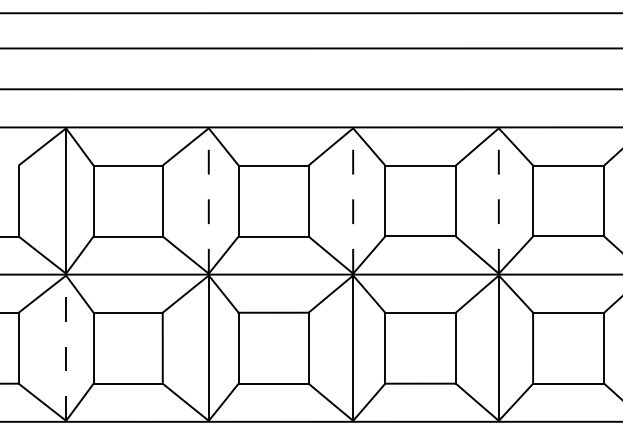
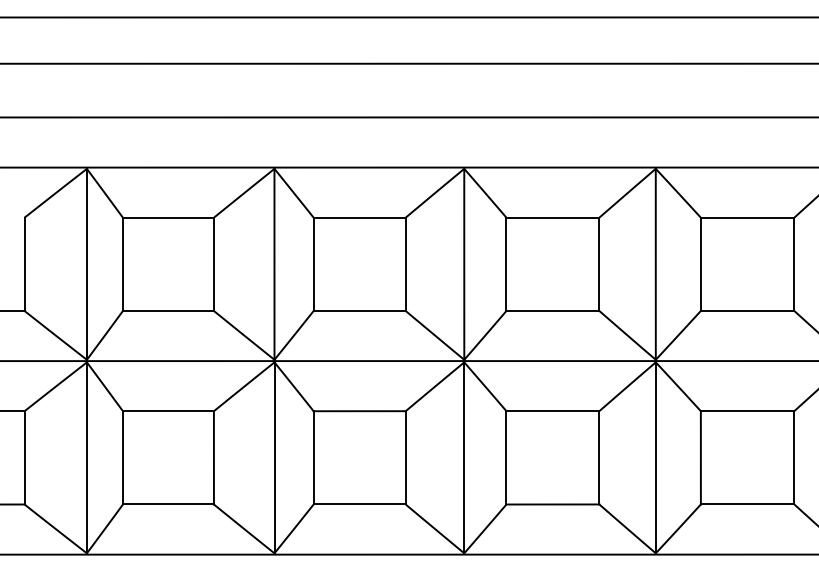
line: (208, 200) -> (274, 263), dashed -> solid
line: (353, 200) -> (464, 263), dashed -> solid
line: (498, 200) -> (655, 263), dashed -> solid
line: (65, 347) -> (86, 457), dashed -> solid

